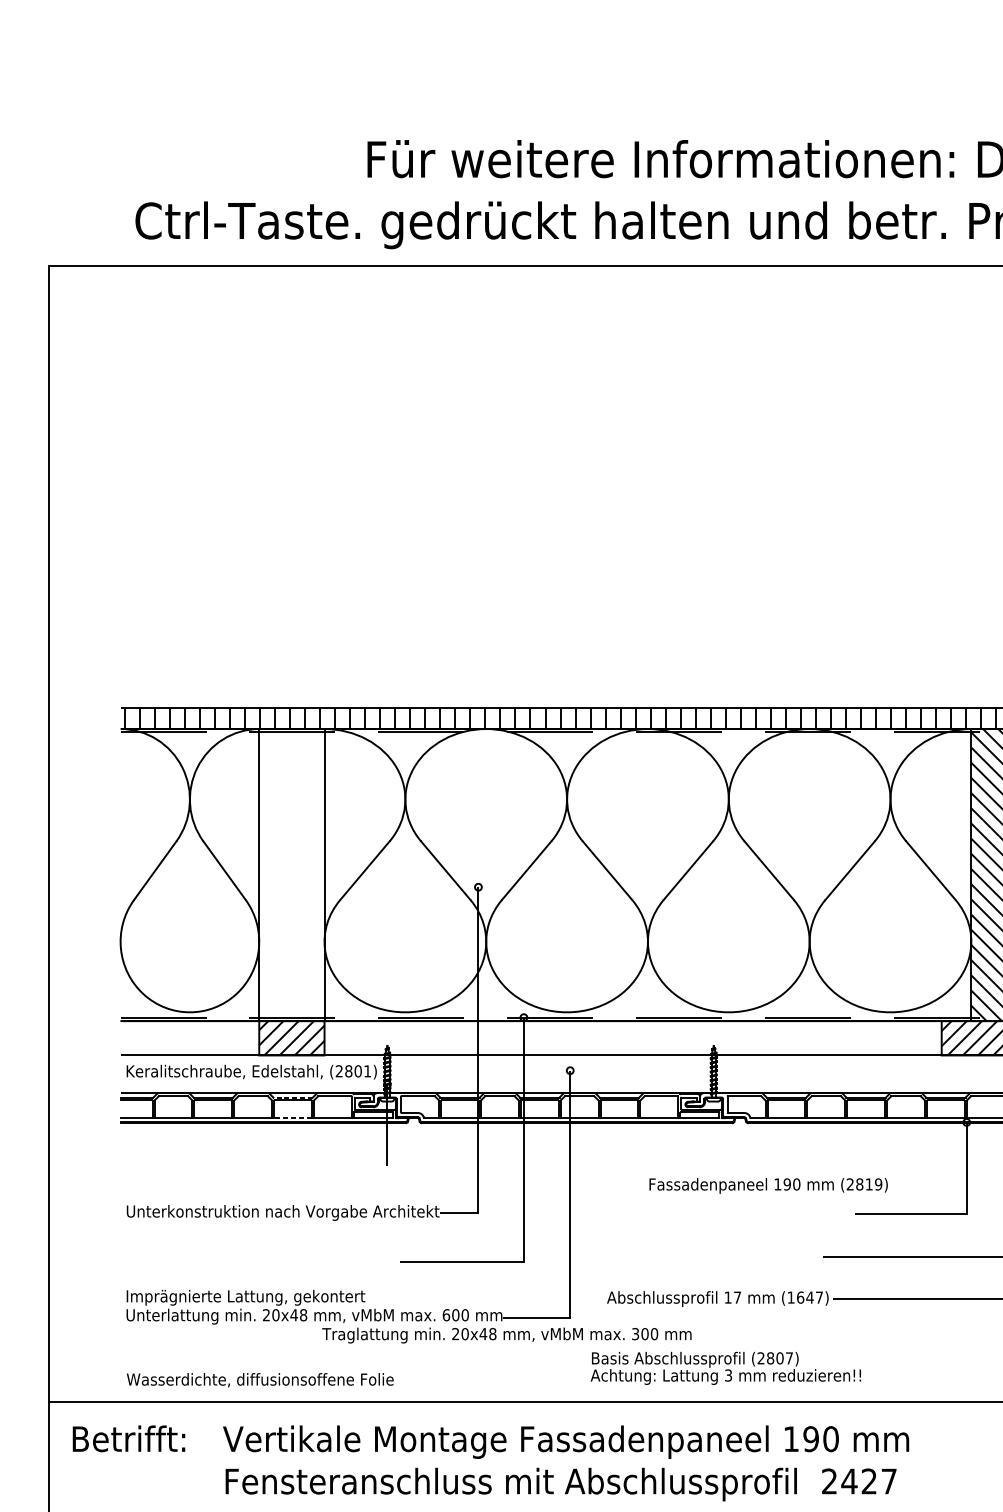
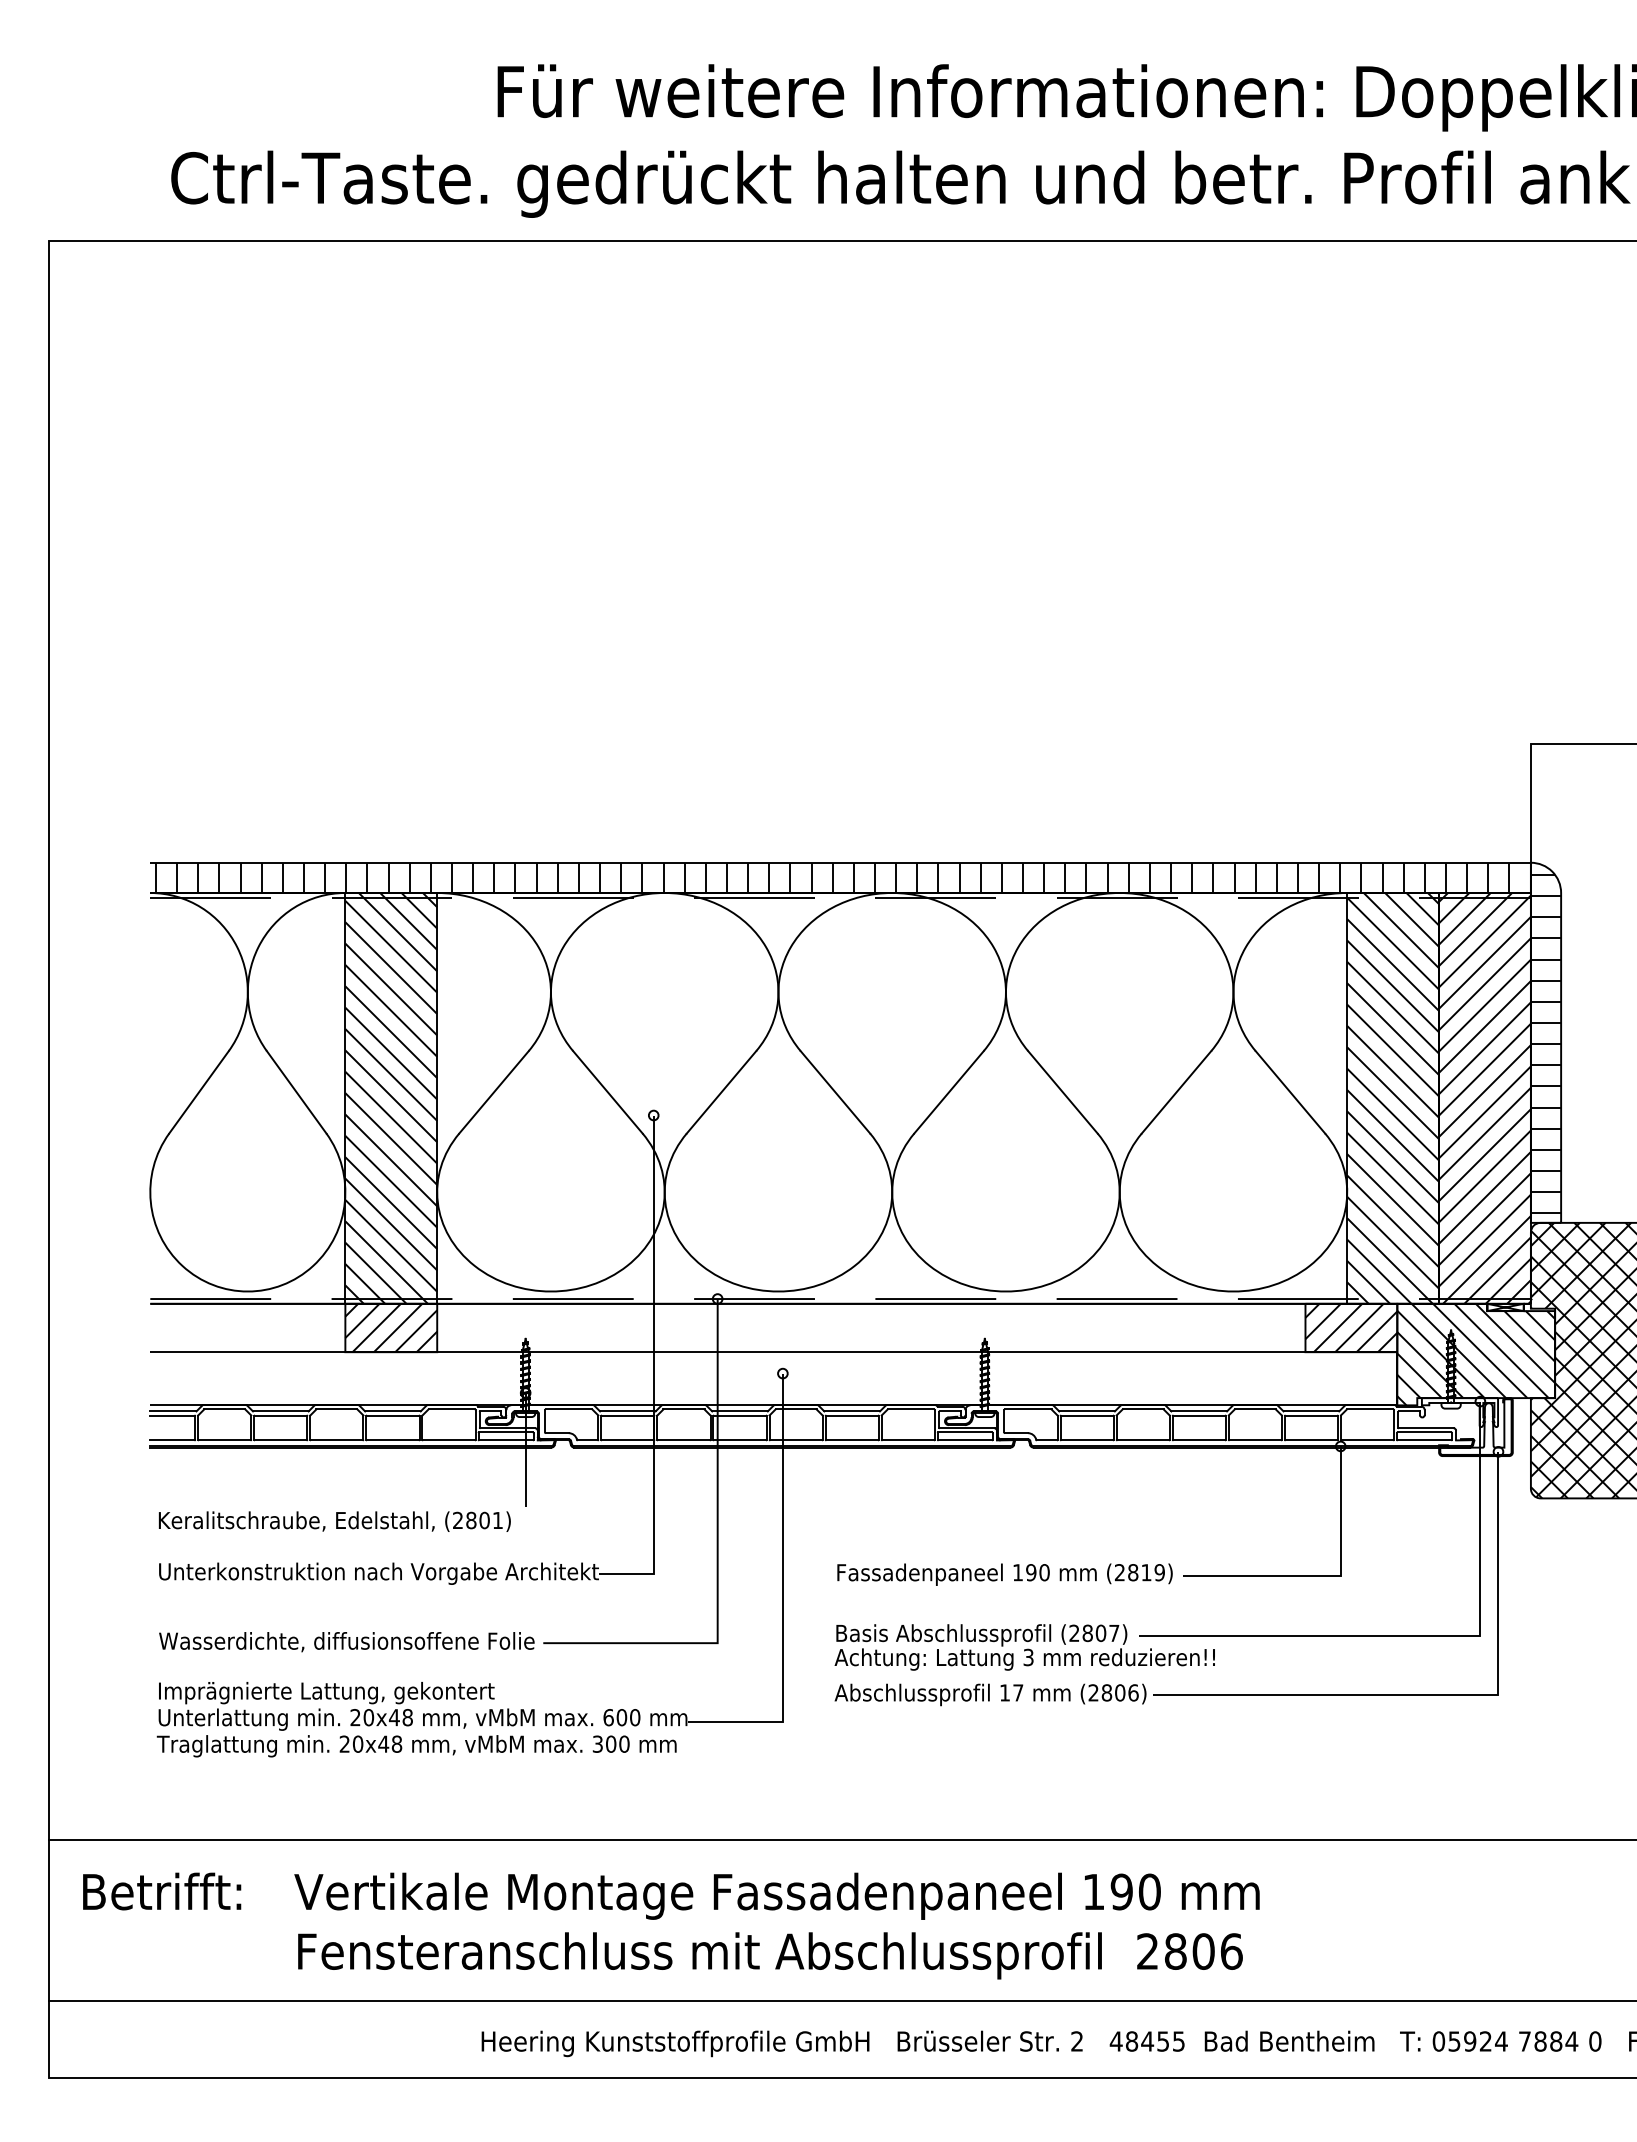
hatch: (292, 874) -> (391, 1097), added
text: (251, 1072) -> (334, 1521), moved
line: (292, 1097) -> (392, 1411), dashed -> solid
line: (292, 1118) -> (392, 1440), dashed -> solid
text: (768, 1185) -> (1004, 1574), moved
text: (805, 1297) -> (1113, 1692), (1647) -> (2806)
text: (506, 1335) -> (416, 1746), moved
text: (725, 1368) -> (1024, 1647), moved
text: (260, 1380) -> (346, 1642), moved
text: (869, 1481) -> (1203, 1951), 2427 -> 2806

